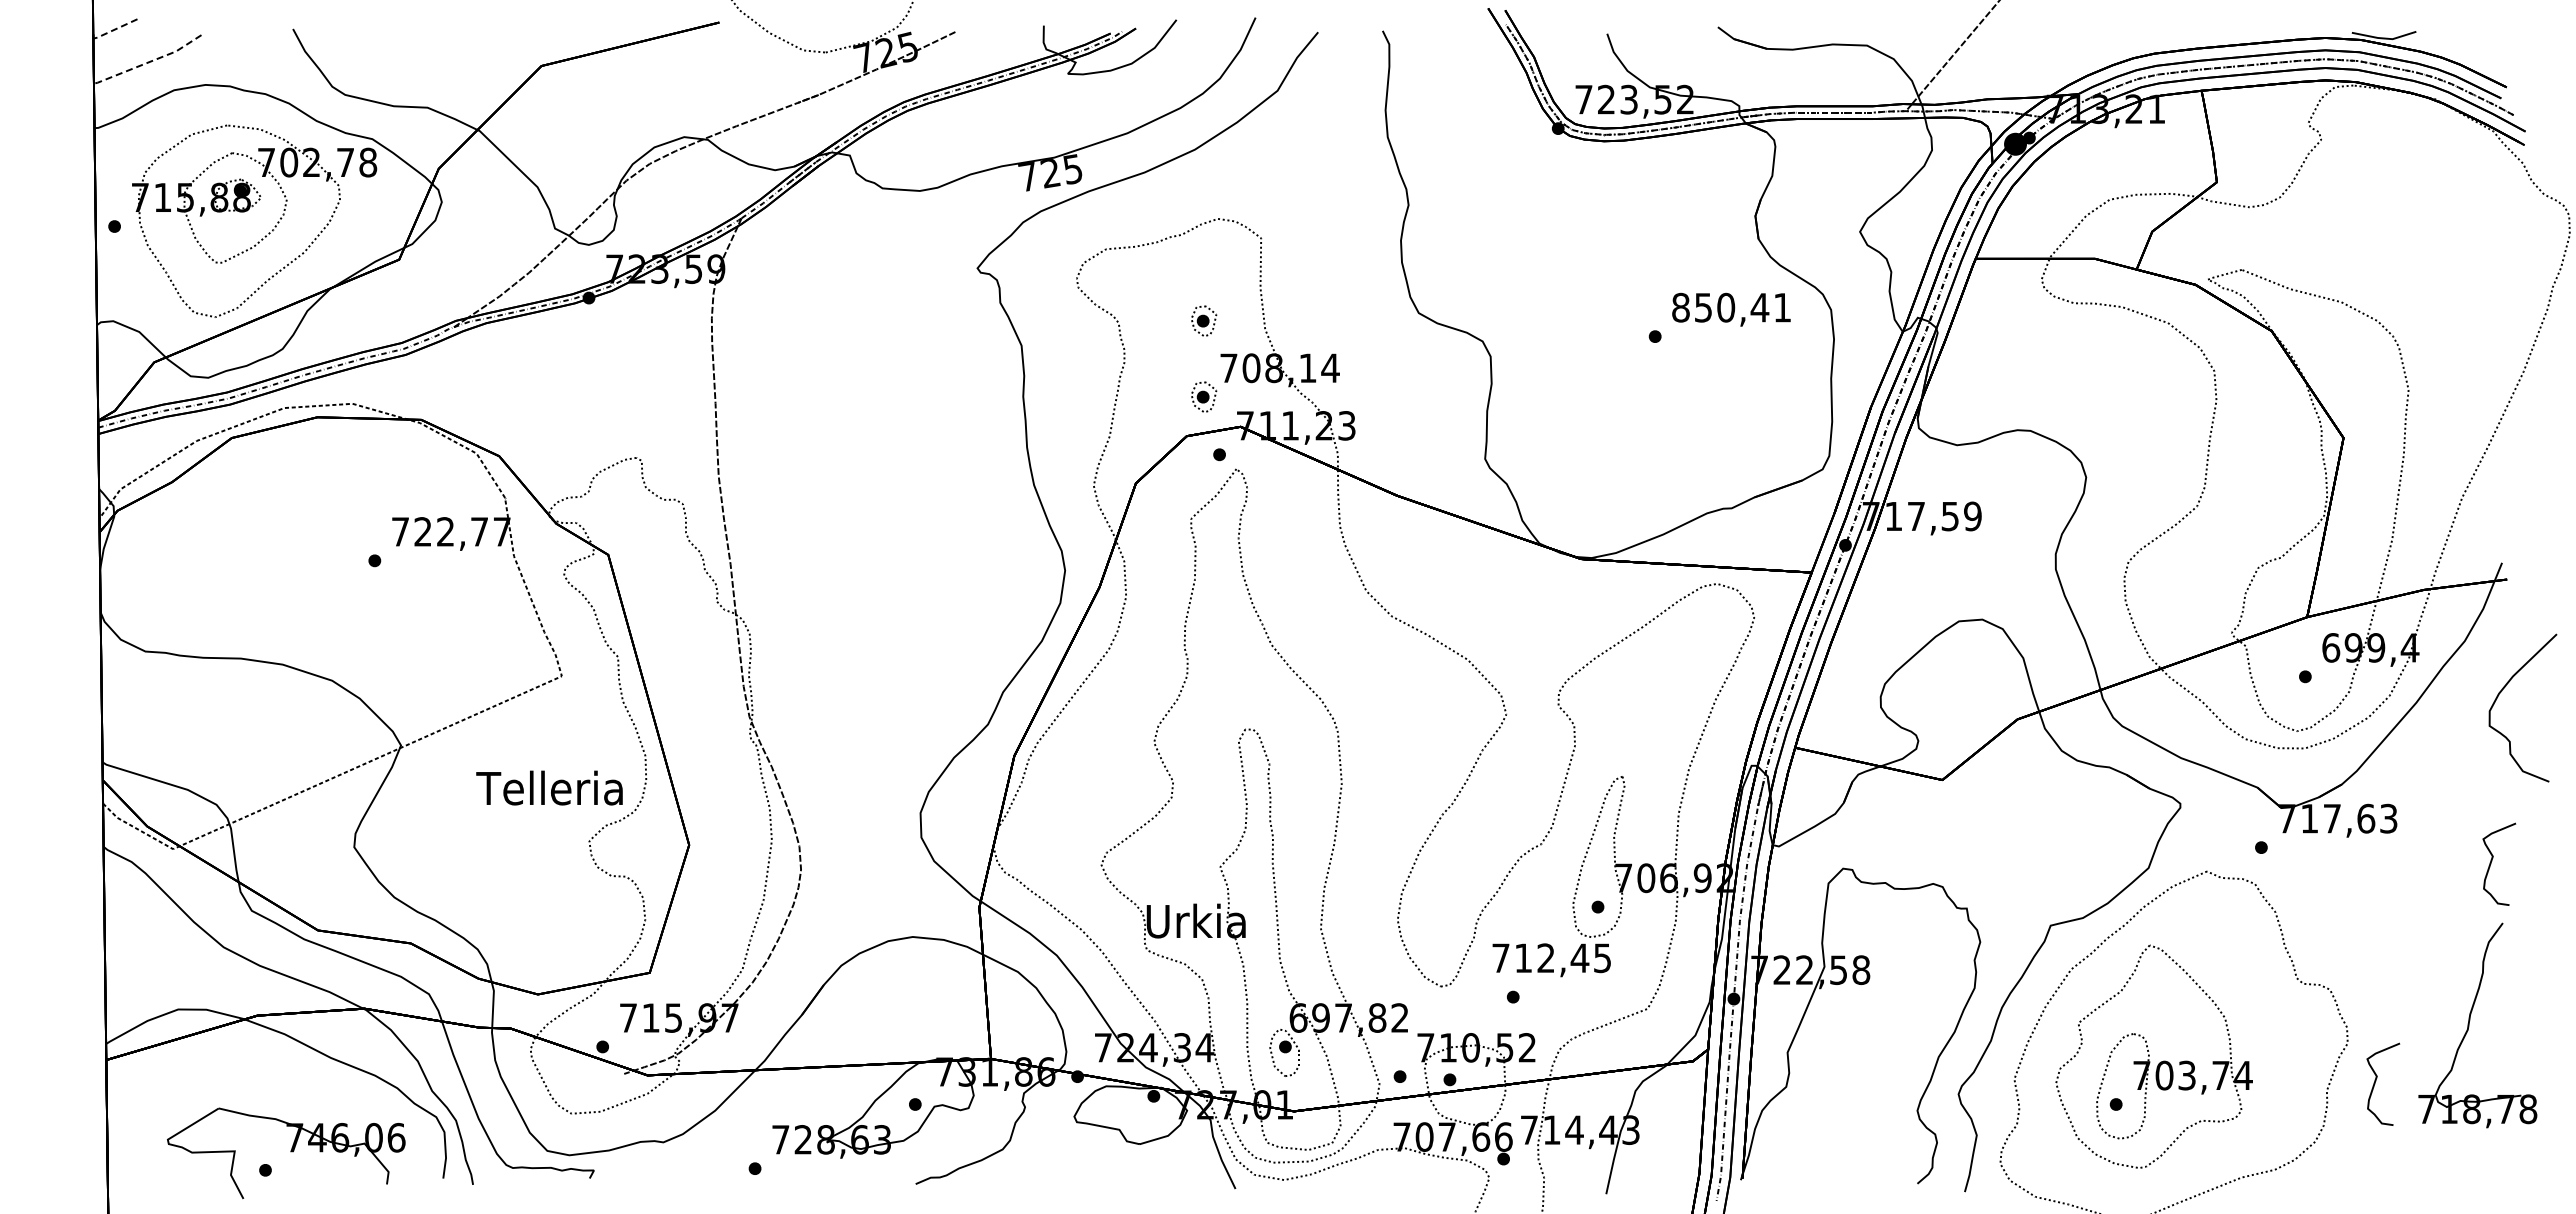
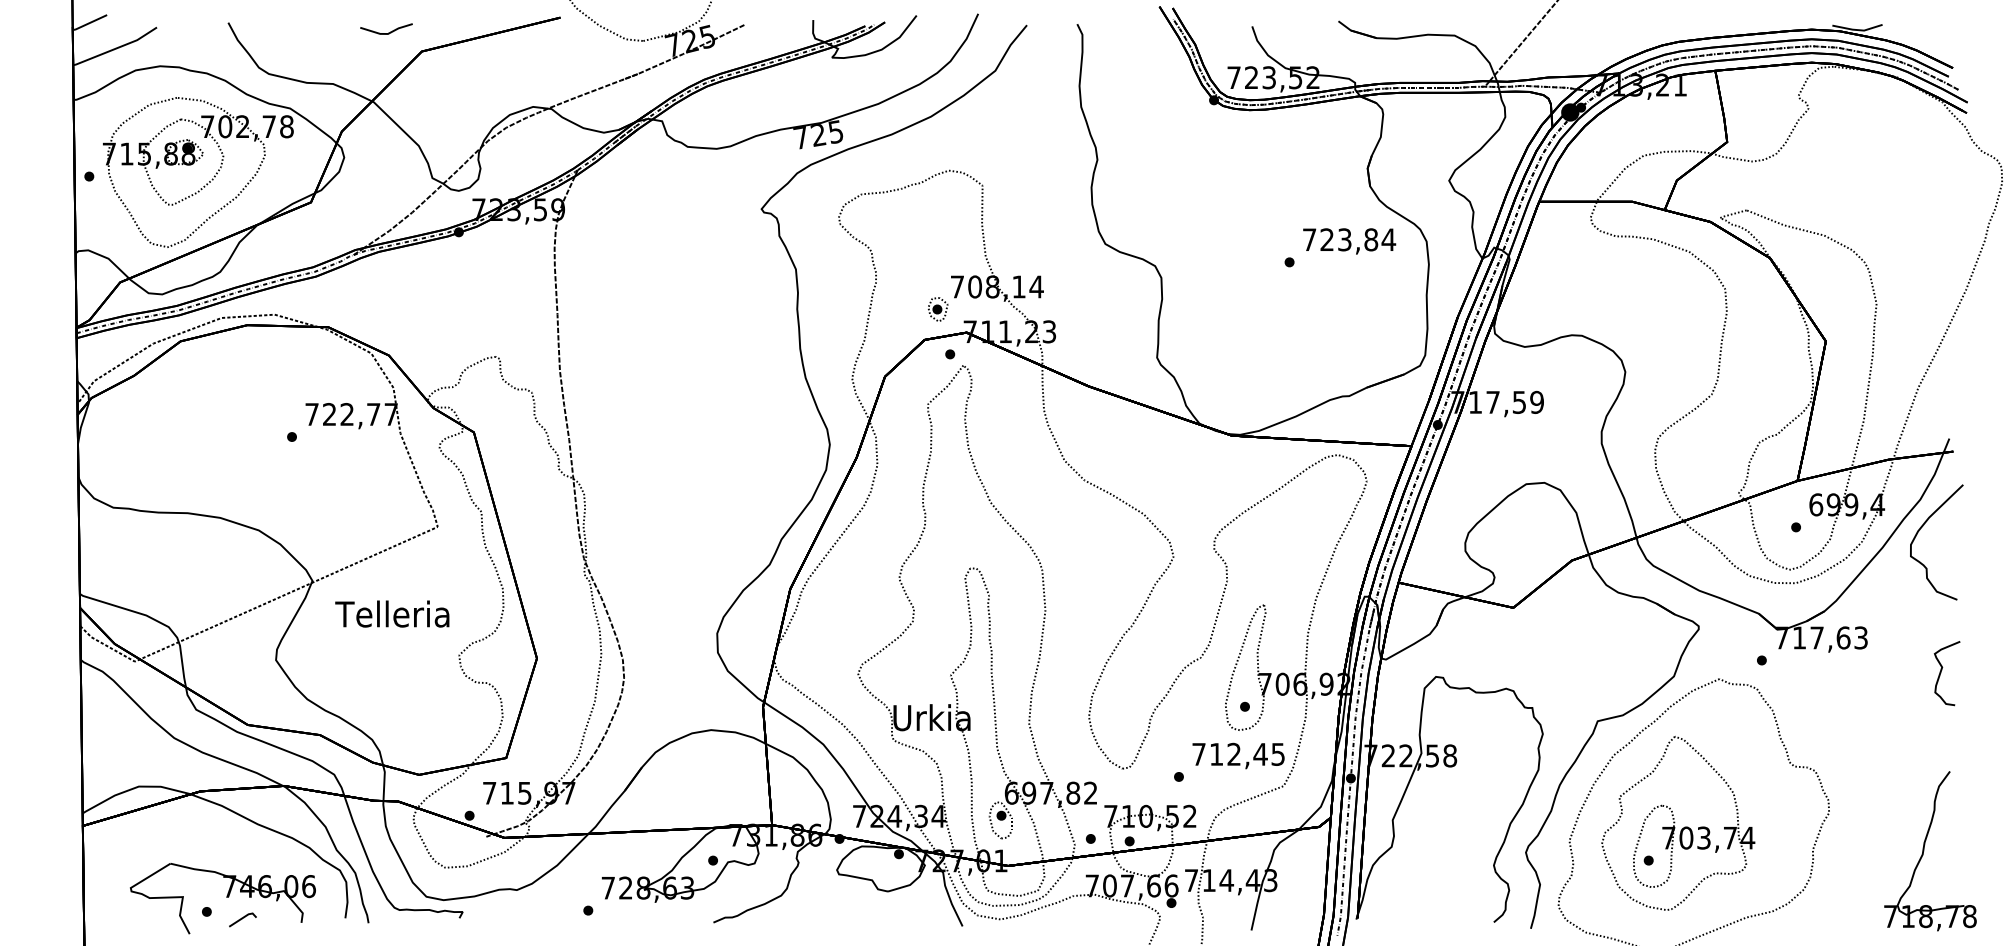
line: (115, 29) -> (90, 23), dashed -> solid
line: (495, 42) -> (386, 33), added
line: (149, 62) -> (116, 48), dashed -> solid
text: (1731, 307) -> (1349, 239), 850,41 -> 723,84
part: (1204, 320) -> (938, 249), removed
curve: (2502, 691) -> (1920, 529), moved
text: (549, 787) -> (392, 613), moved
text: (1551, 960) -> (1238, 756), moved
part: (2469, 1025) -> (1924, 851), moved
curve: (2376, 1081) -> (1851, 842), removed
line: (311, 1179) -> (242, 919), added

